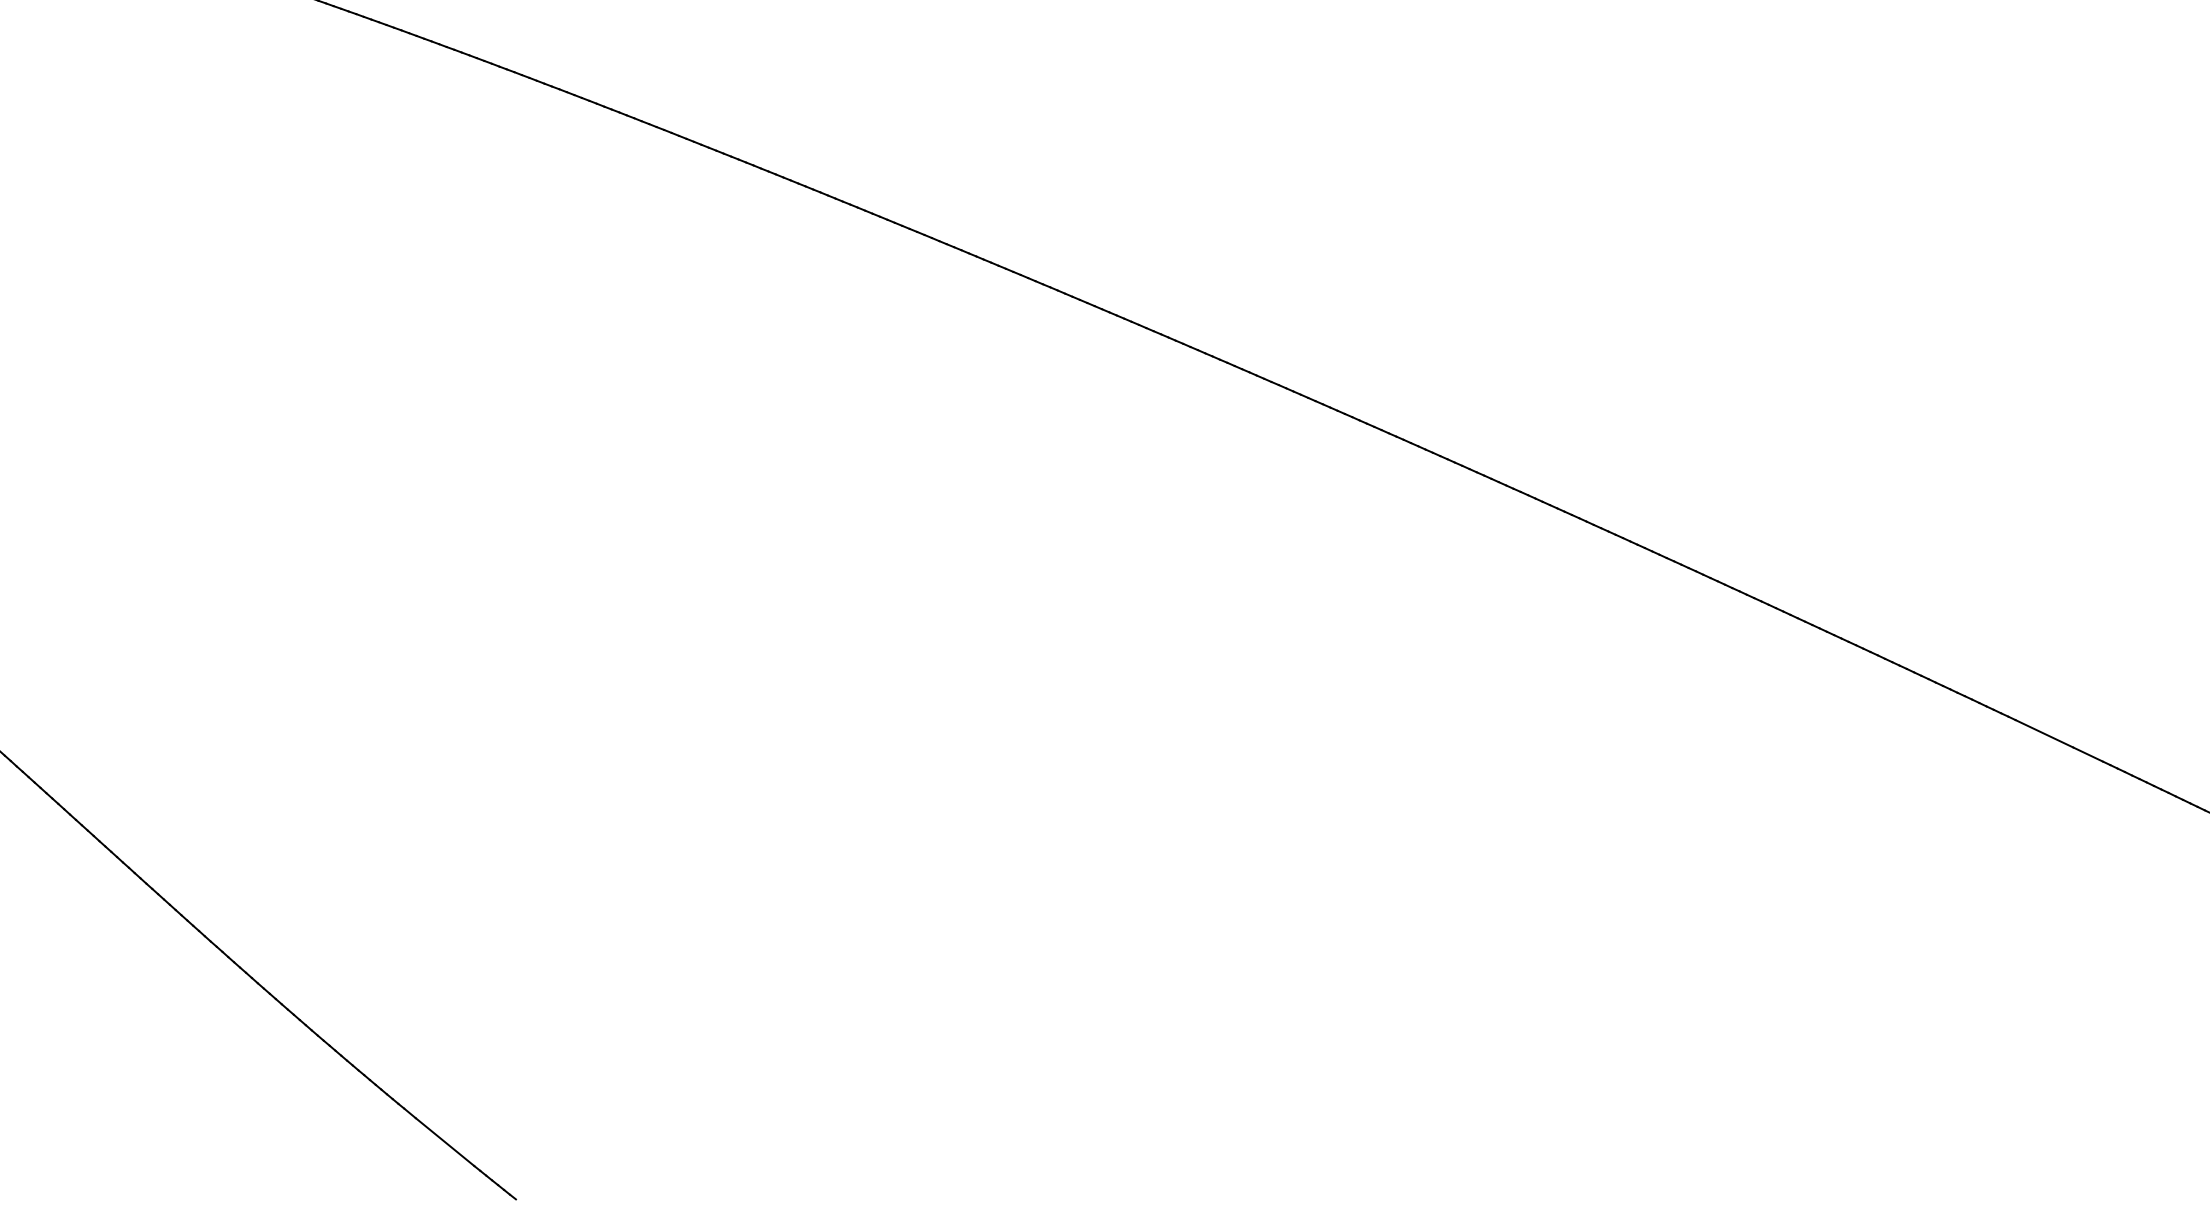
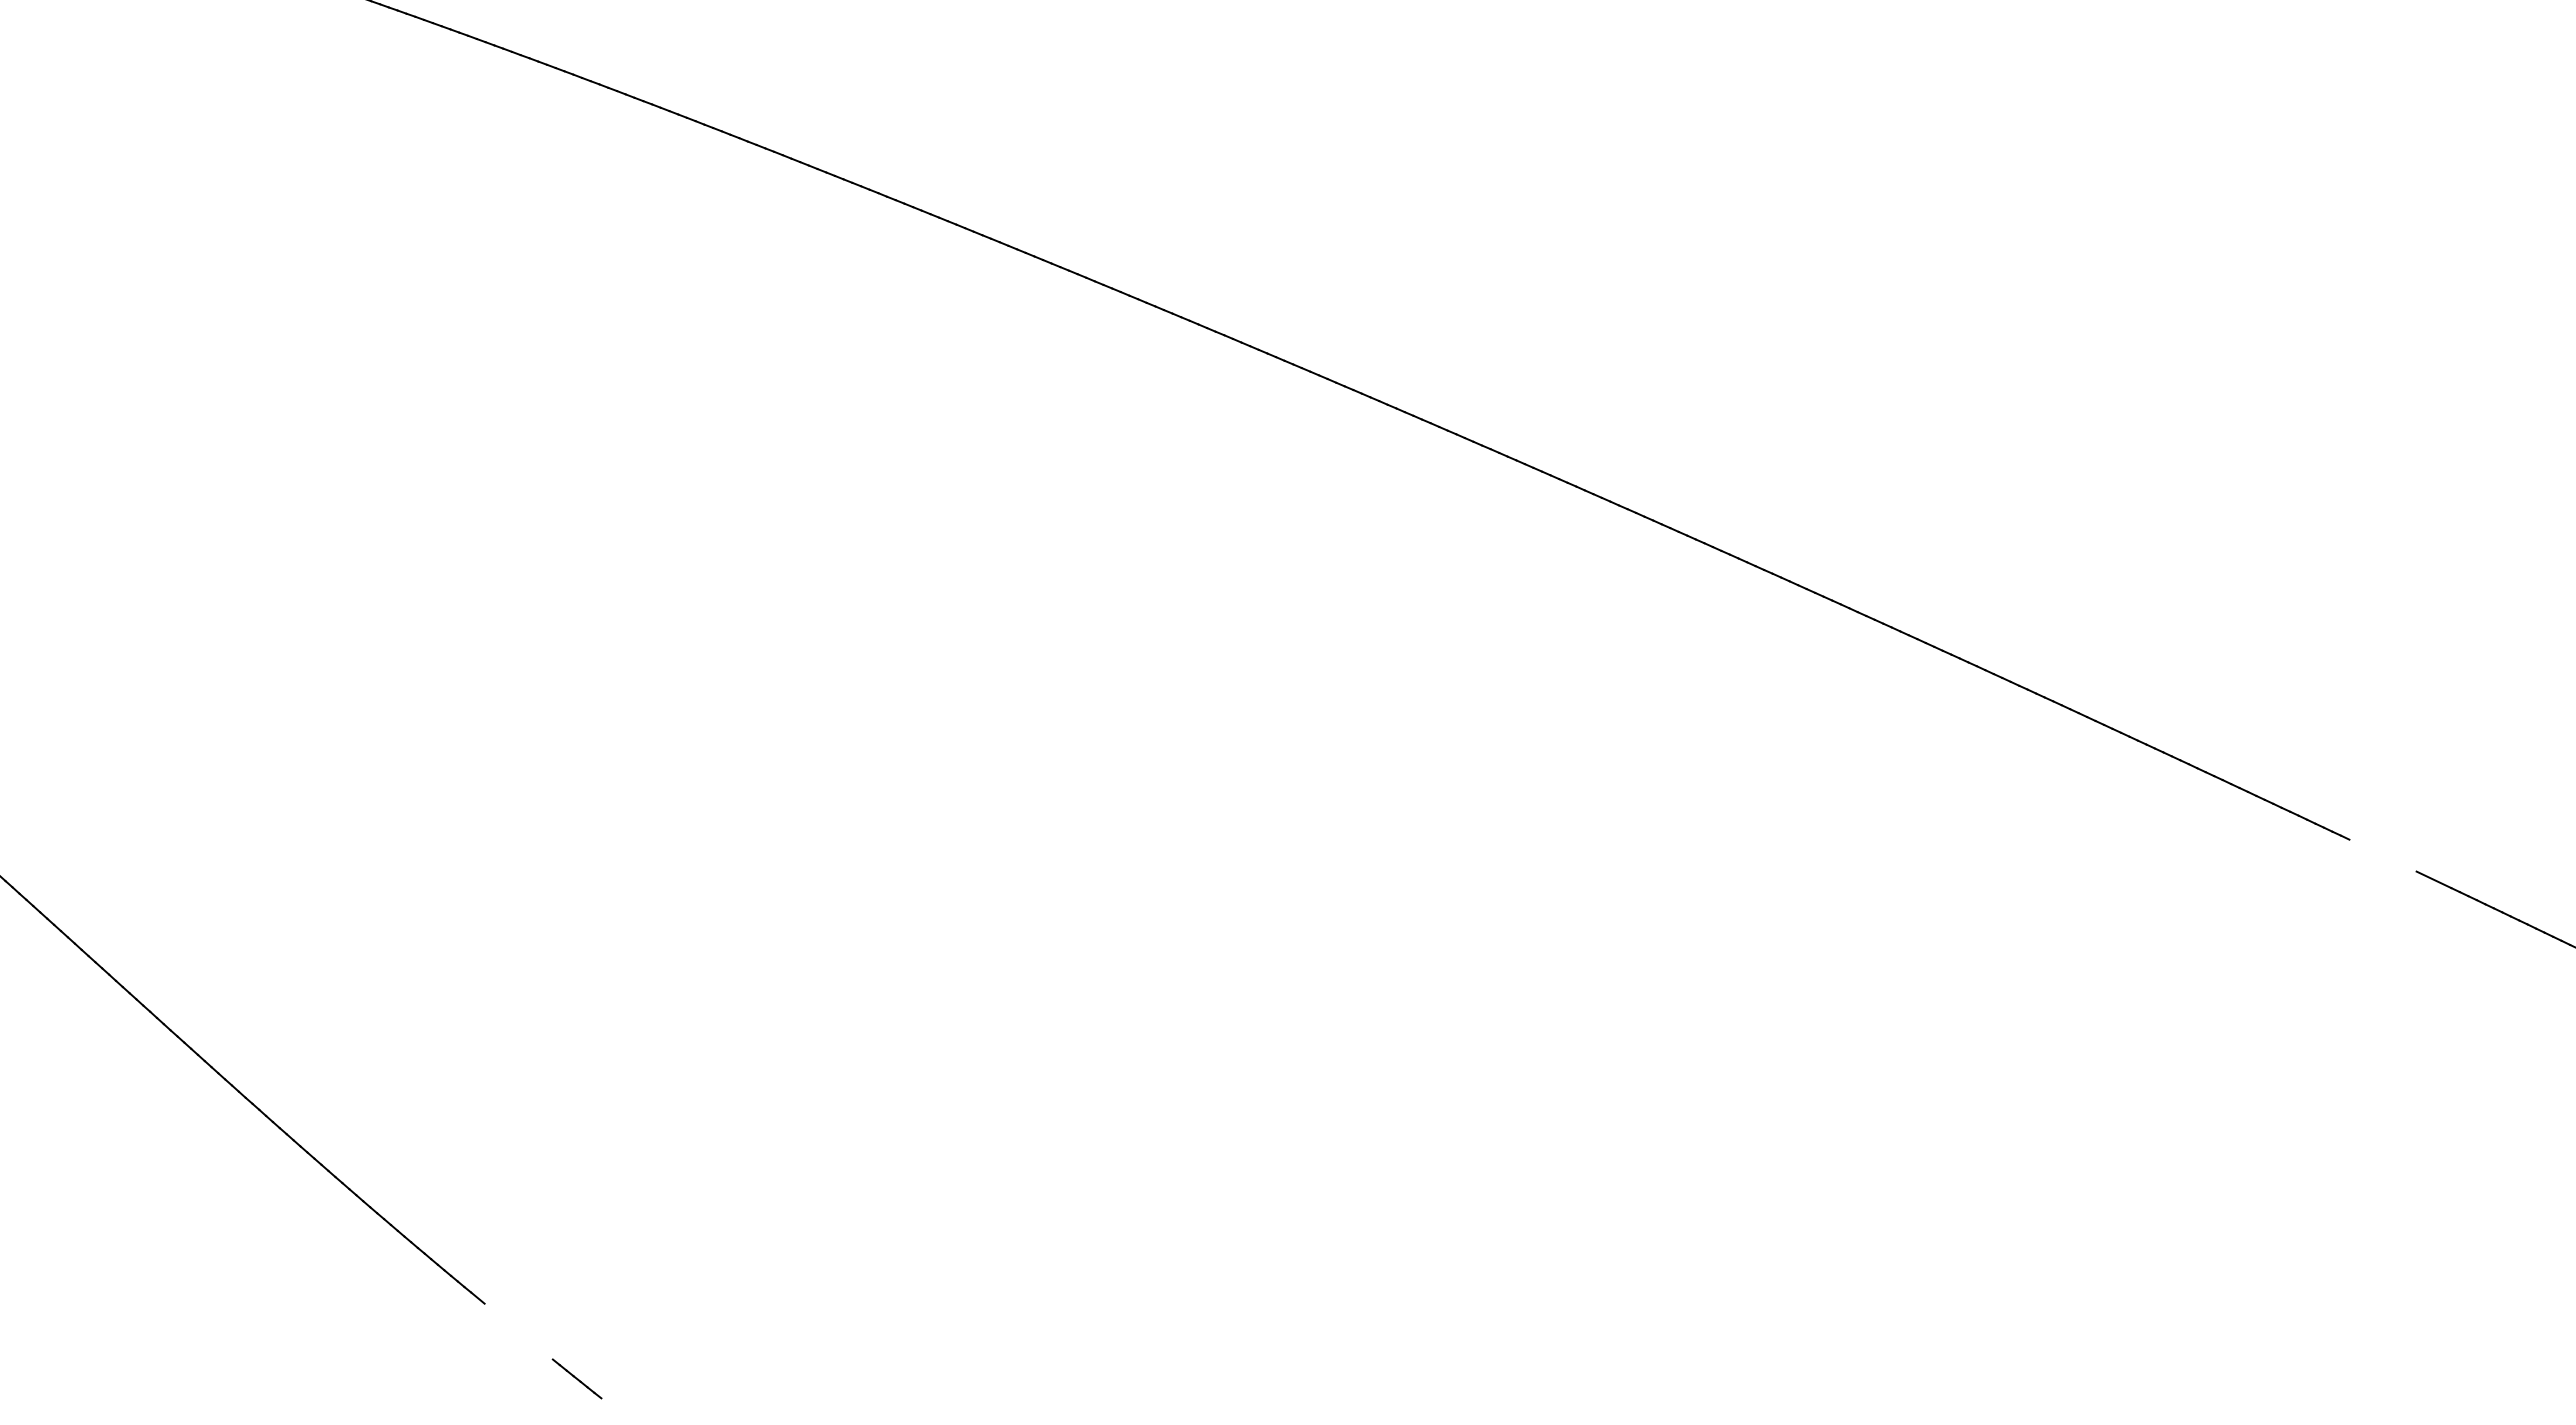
line: (2043, 733) -> (2382, 855), removed
line: (444, 1142) -> (518, 1331), removed

